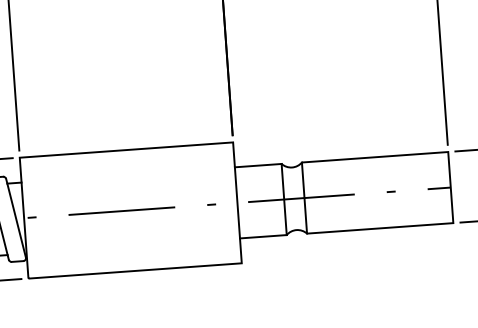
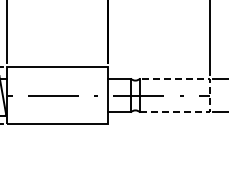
line: (451, 187) -> (210, 95), solid -> dashed

